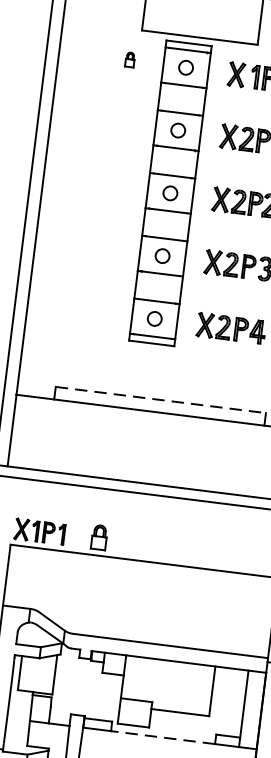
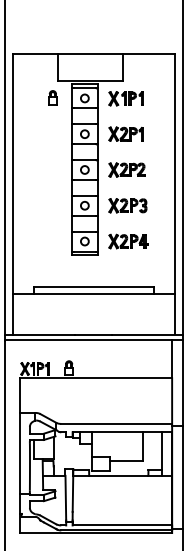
part: (129, 59) -> (52, 97), size x1.67
line: (160, 399) -> (93, 286), dashed -> solid
line: (162, 736) -> (118, 475), dashed -> solid

